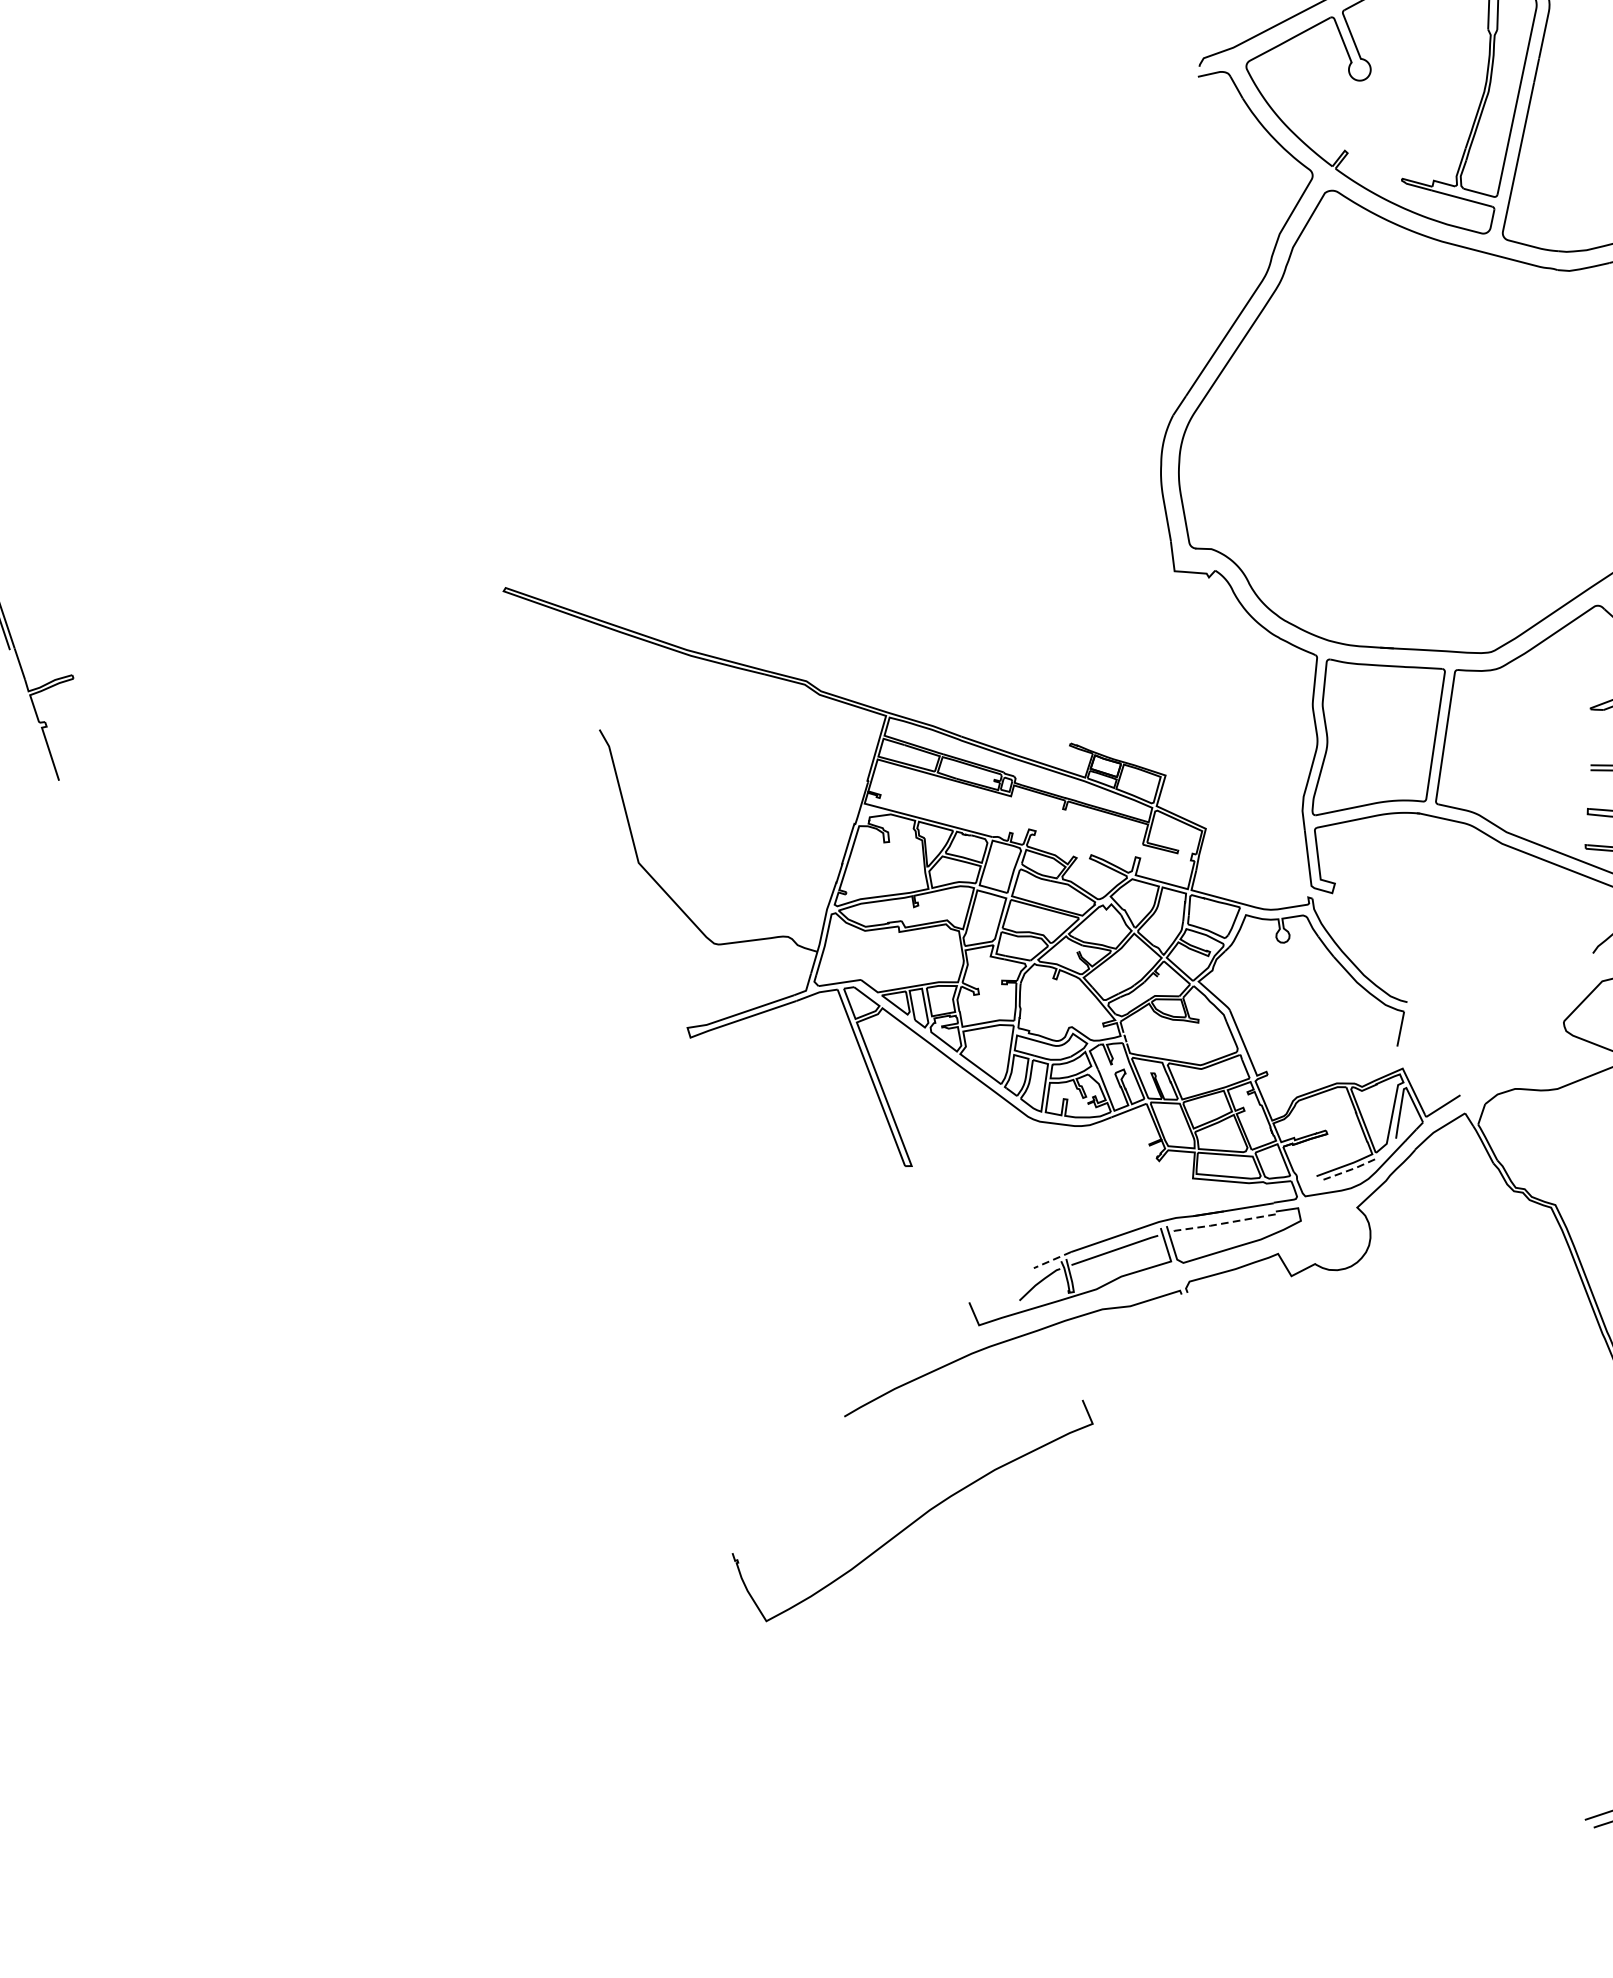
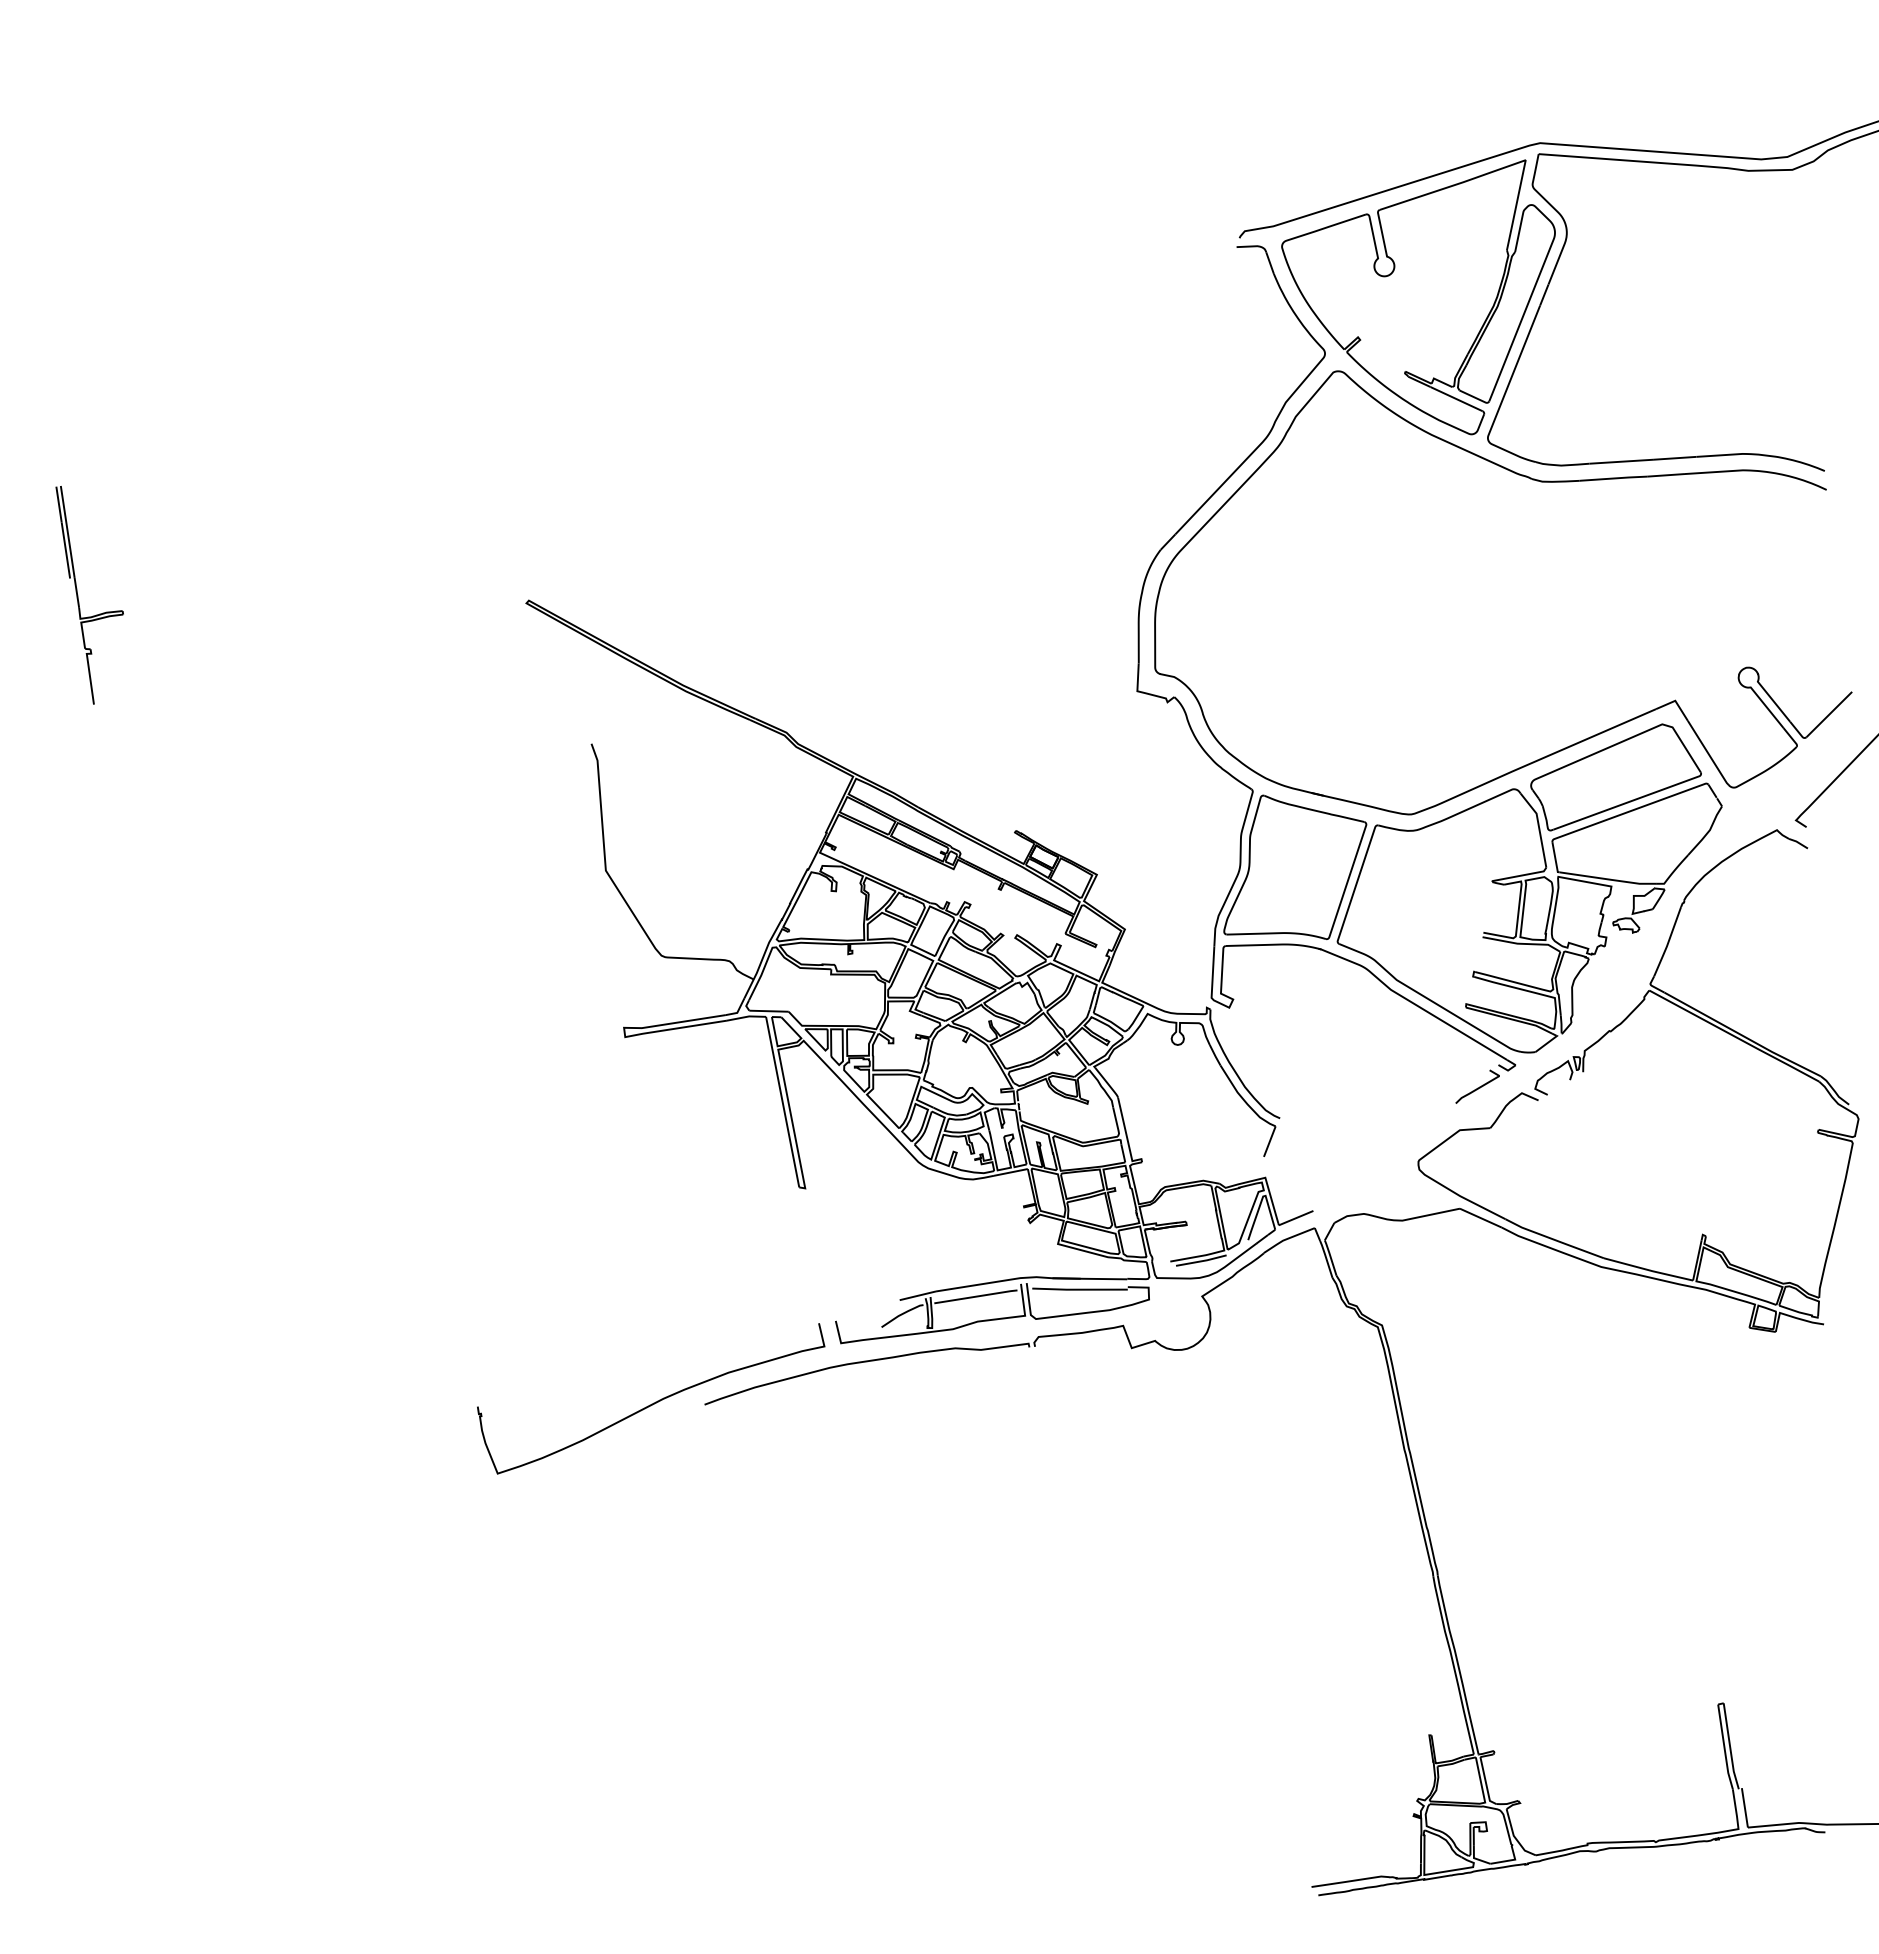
line: (1351, 1170) -> (1202, 1261), dashed -> solid
line: (1223, 1223) -> (1078, 1289), dashed -> solid
line: (1052, 1259) -> (917, 1295), dashed -> solid
curve: (920, 1515) -> (653, 1402), moved

